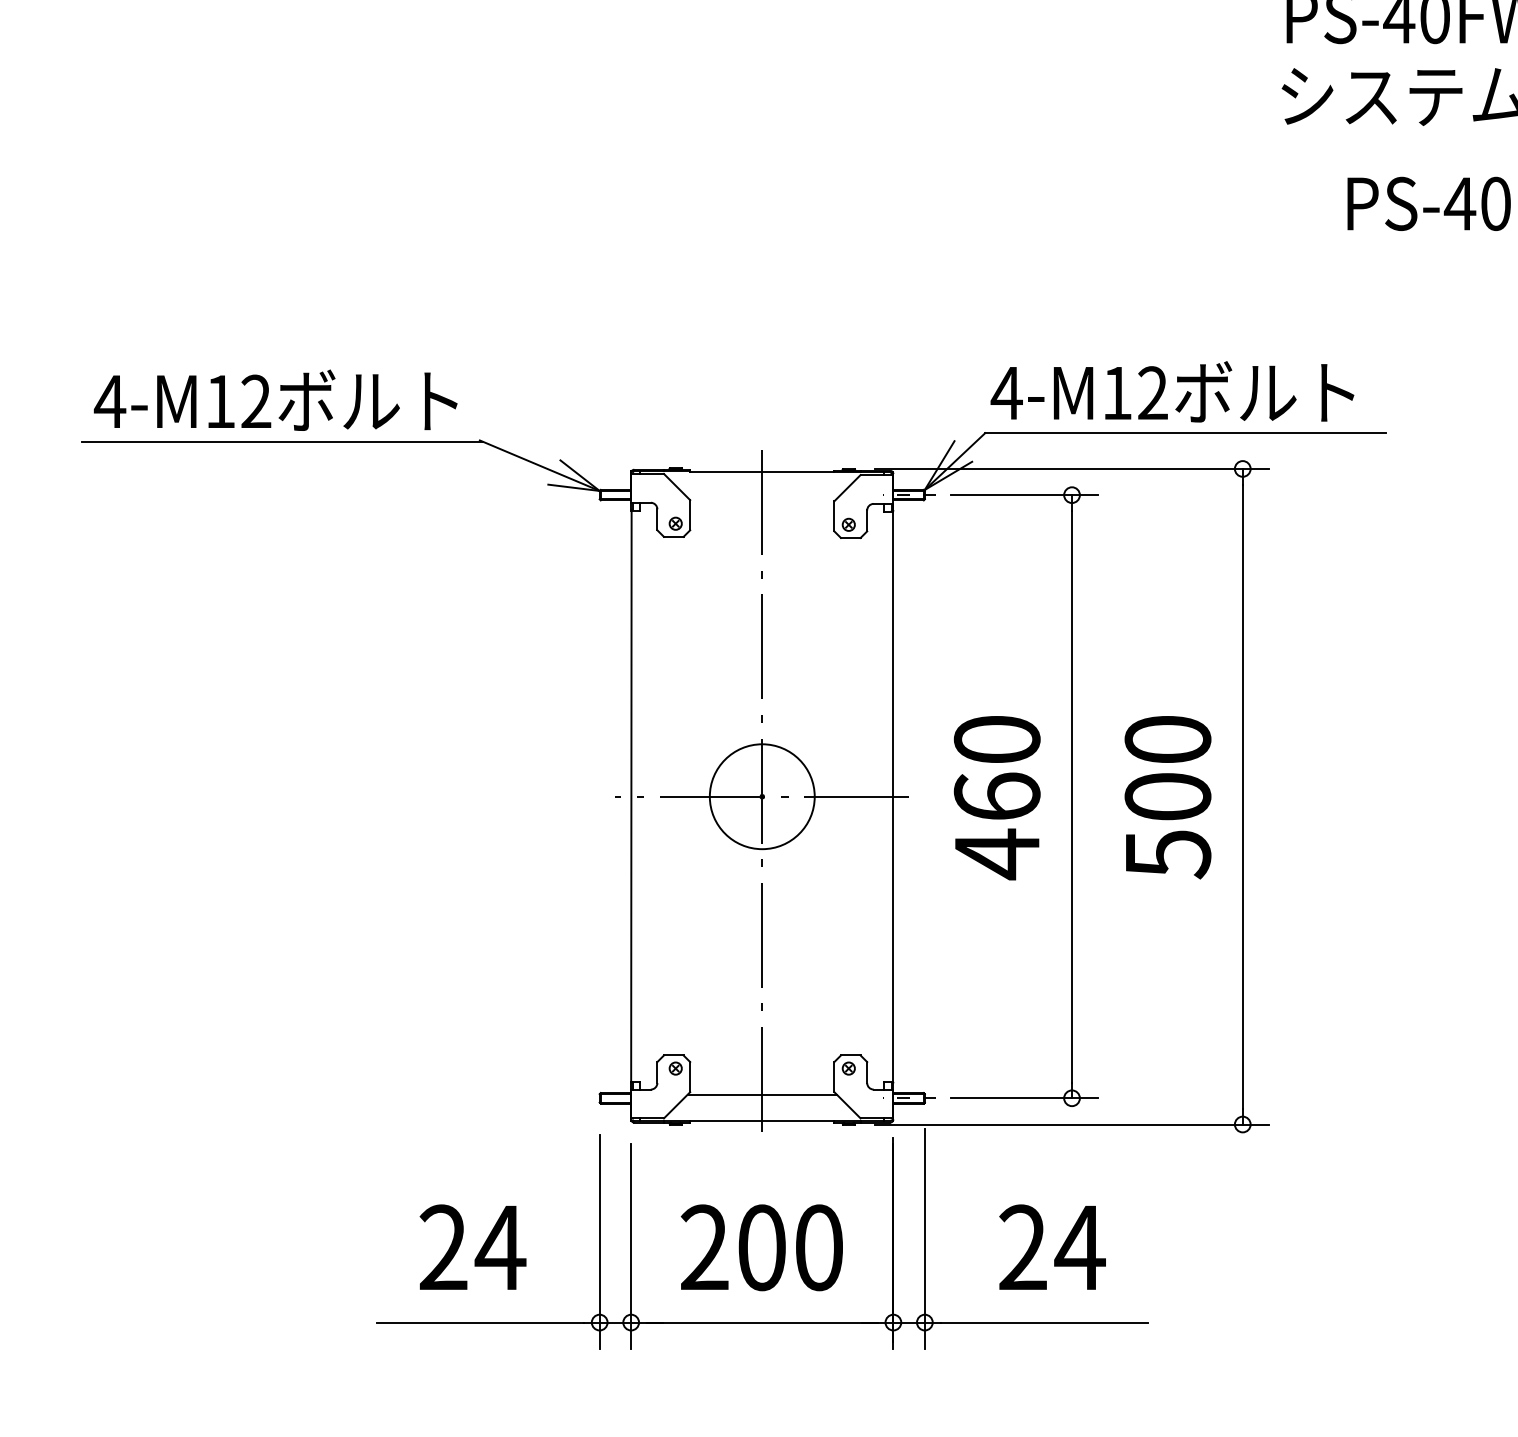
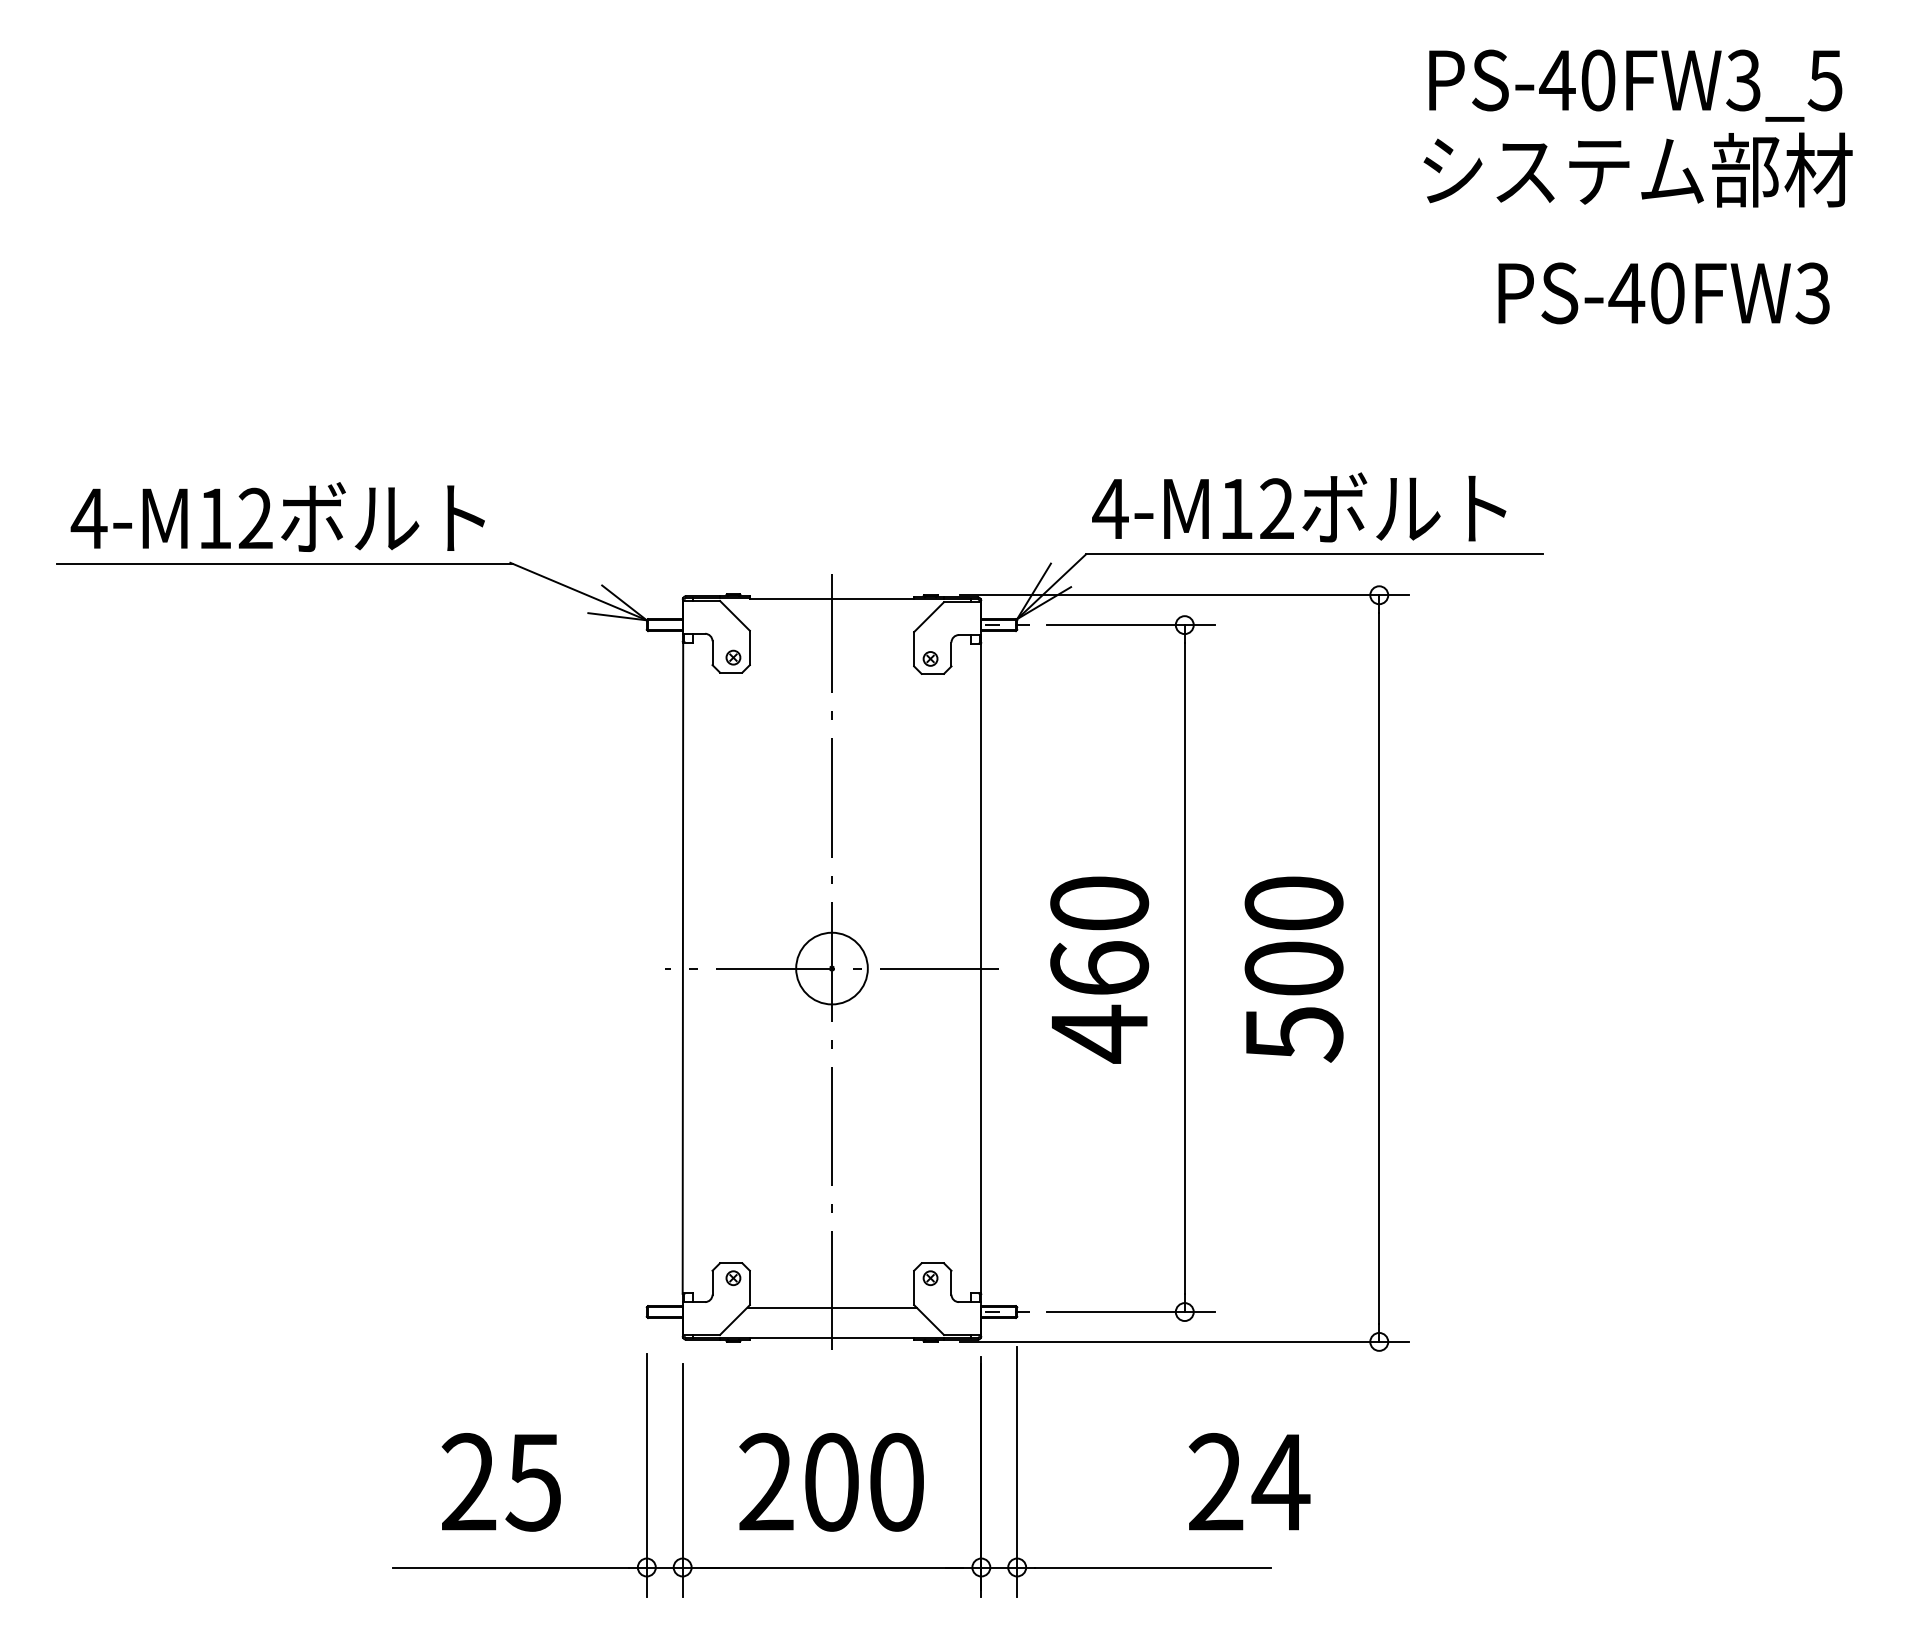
circle: (761, 796) -> (831, 968), size x0.6
text: (500, 1247) -> (533, 1482), 24 -> 25
text: (1052, 1247) -> (1249, 1481), moved

